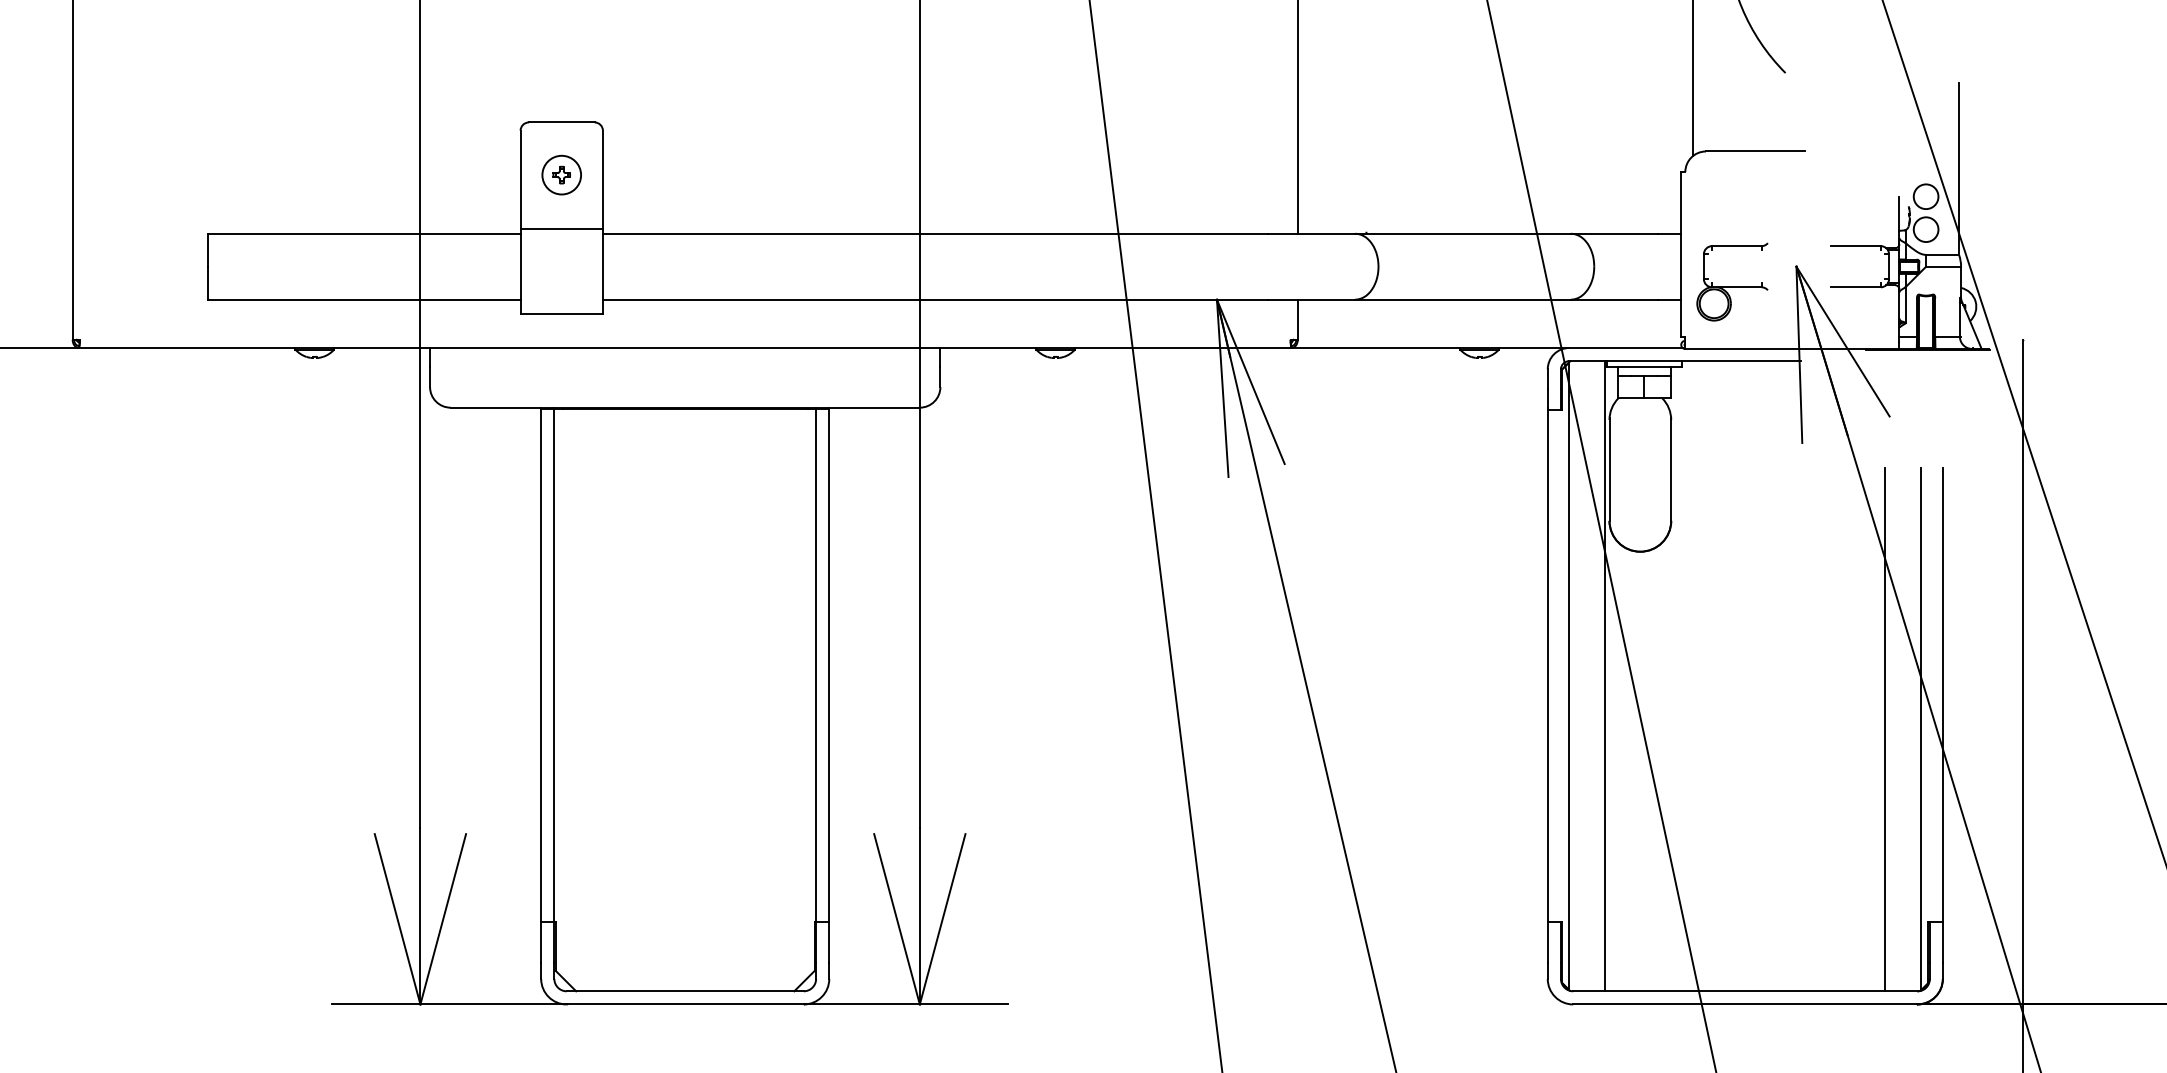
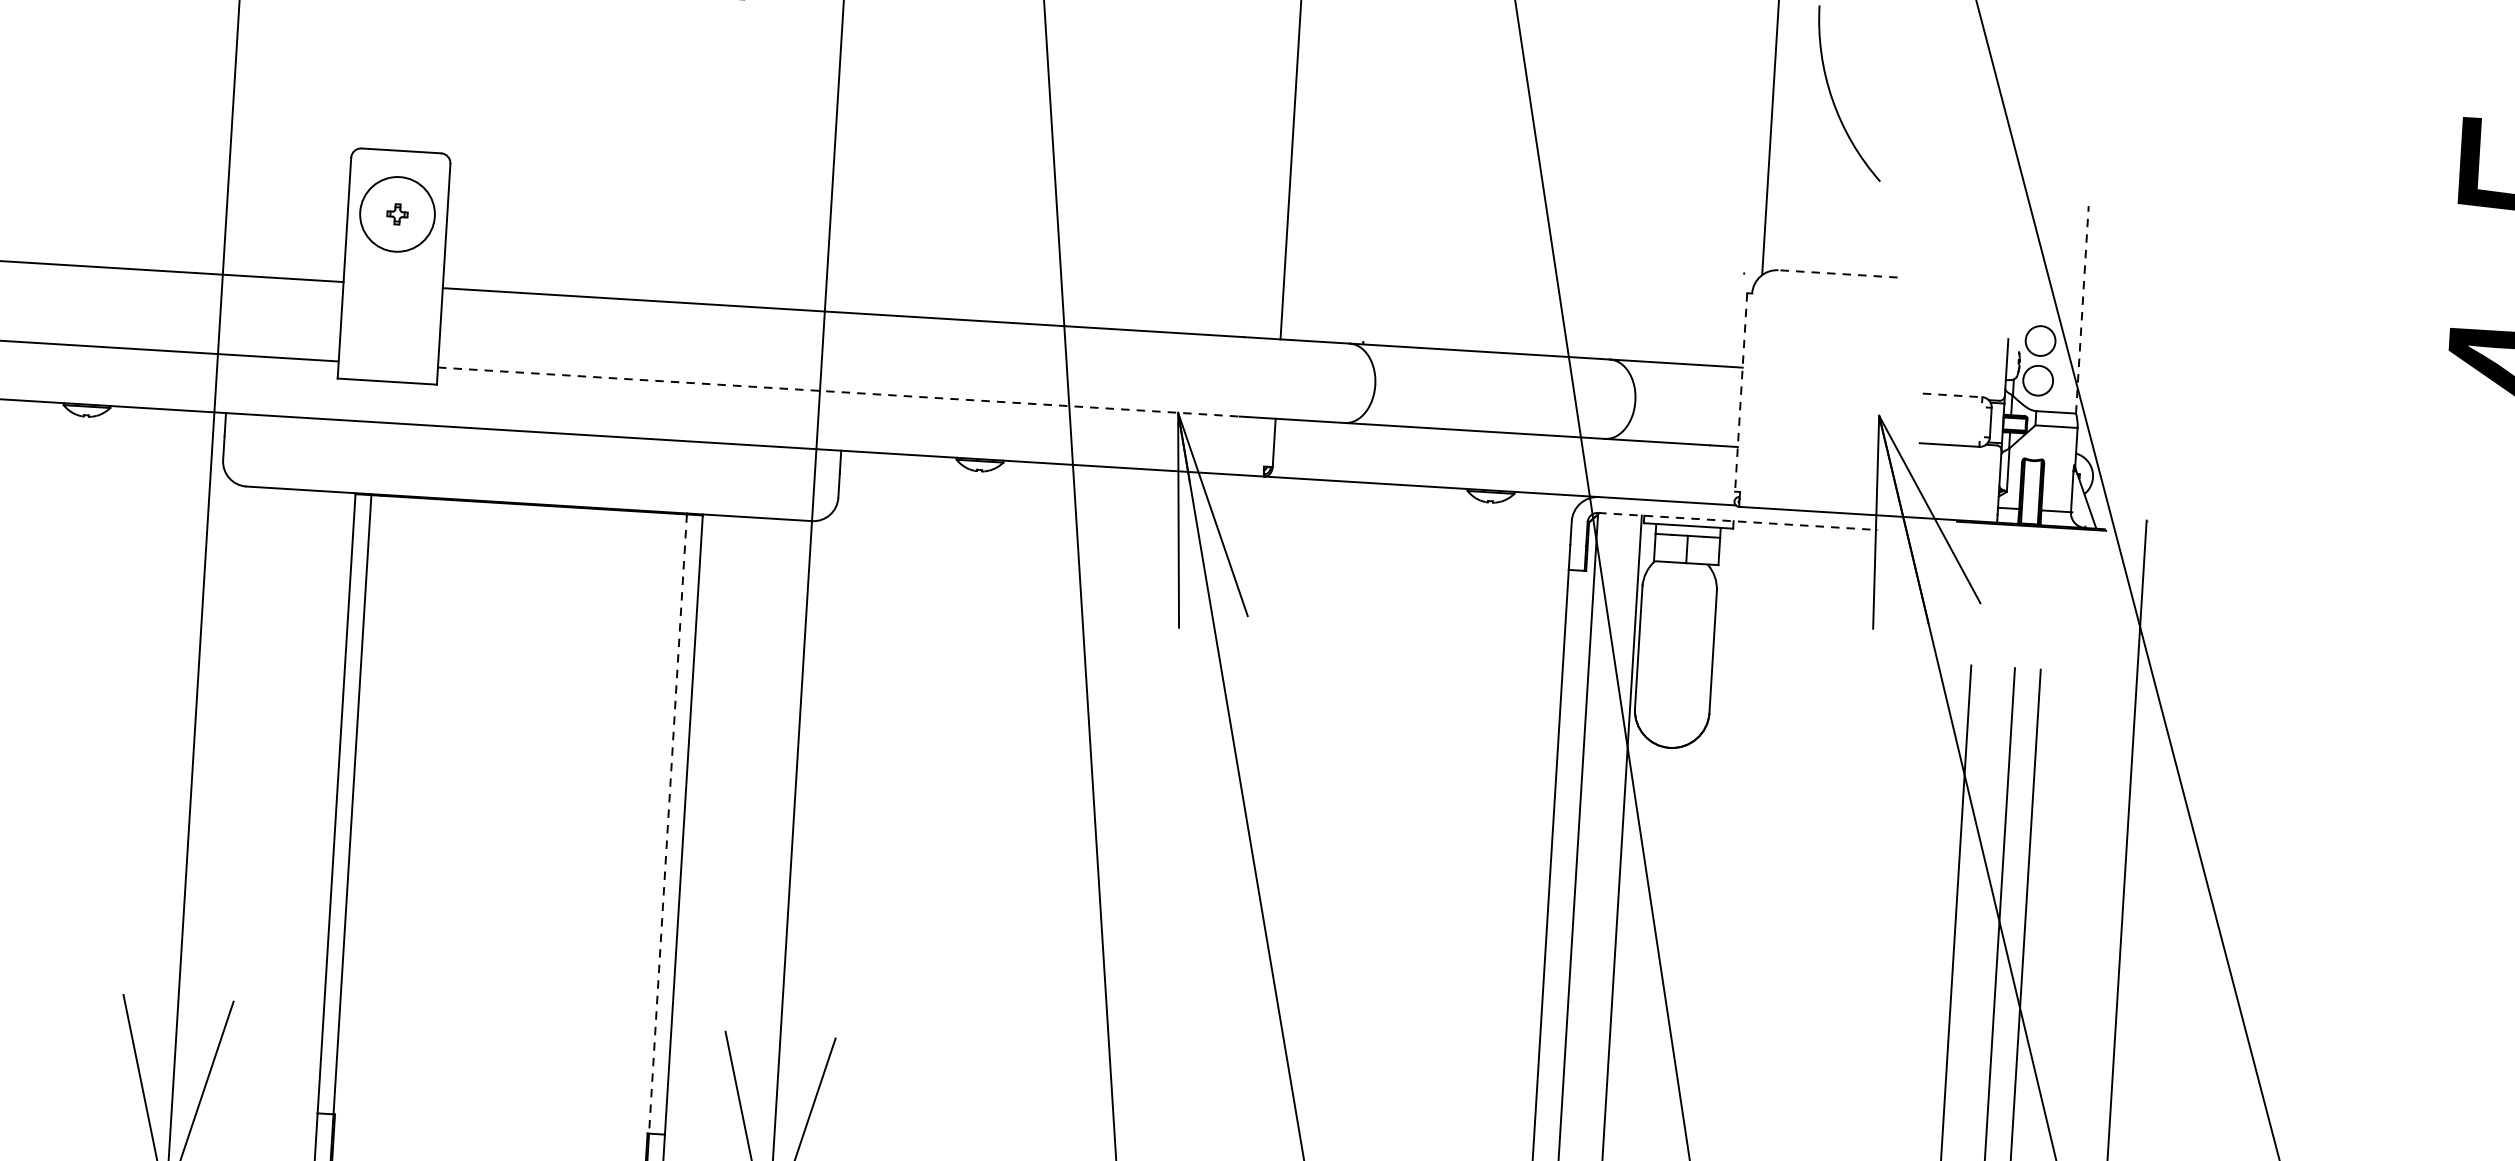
line: (1754, 151) -> (1837, 273), solid -> dashed
line: (1959, 168) -> (2082, 309), solid -> dashed
circle: (561, 174) -> (397, 213), size x1.6
line: (561, 229) -> (393, 279), removed
line: (1856, 246) -> (1953, 395), solid -> dashed
line: (1681, 254) -> (1741, 392), solid -> dashed
part: (1732, 281) -> (1800, 428), removed
line: (935, 299) -> (838, 391), solid -> dashed
line: (1685, 361) -> (1738, 521), solid -> dashed
line: (816, 665) -> (668, 824), solid -> dashed

